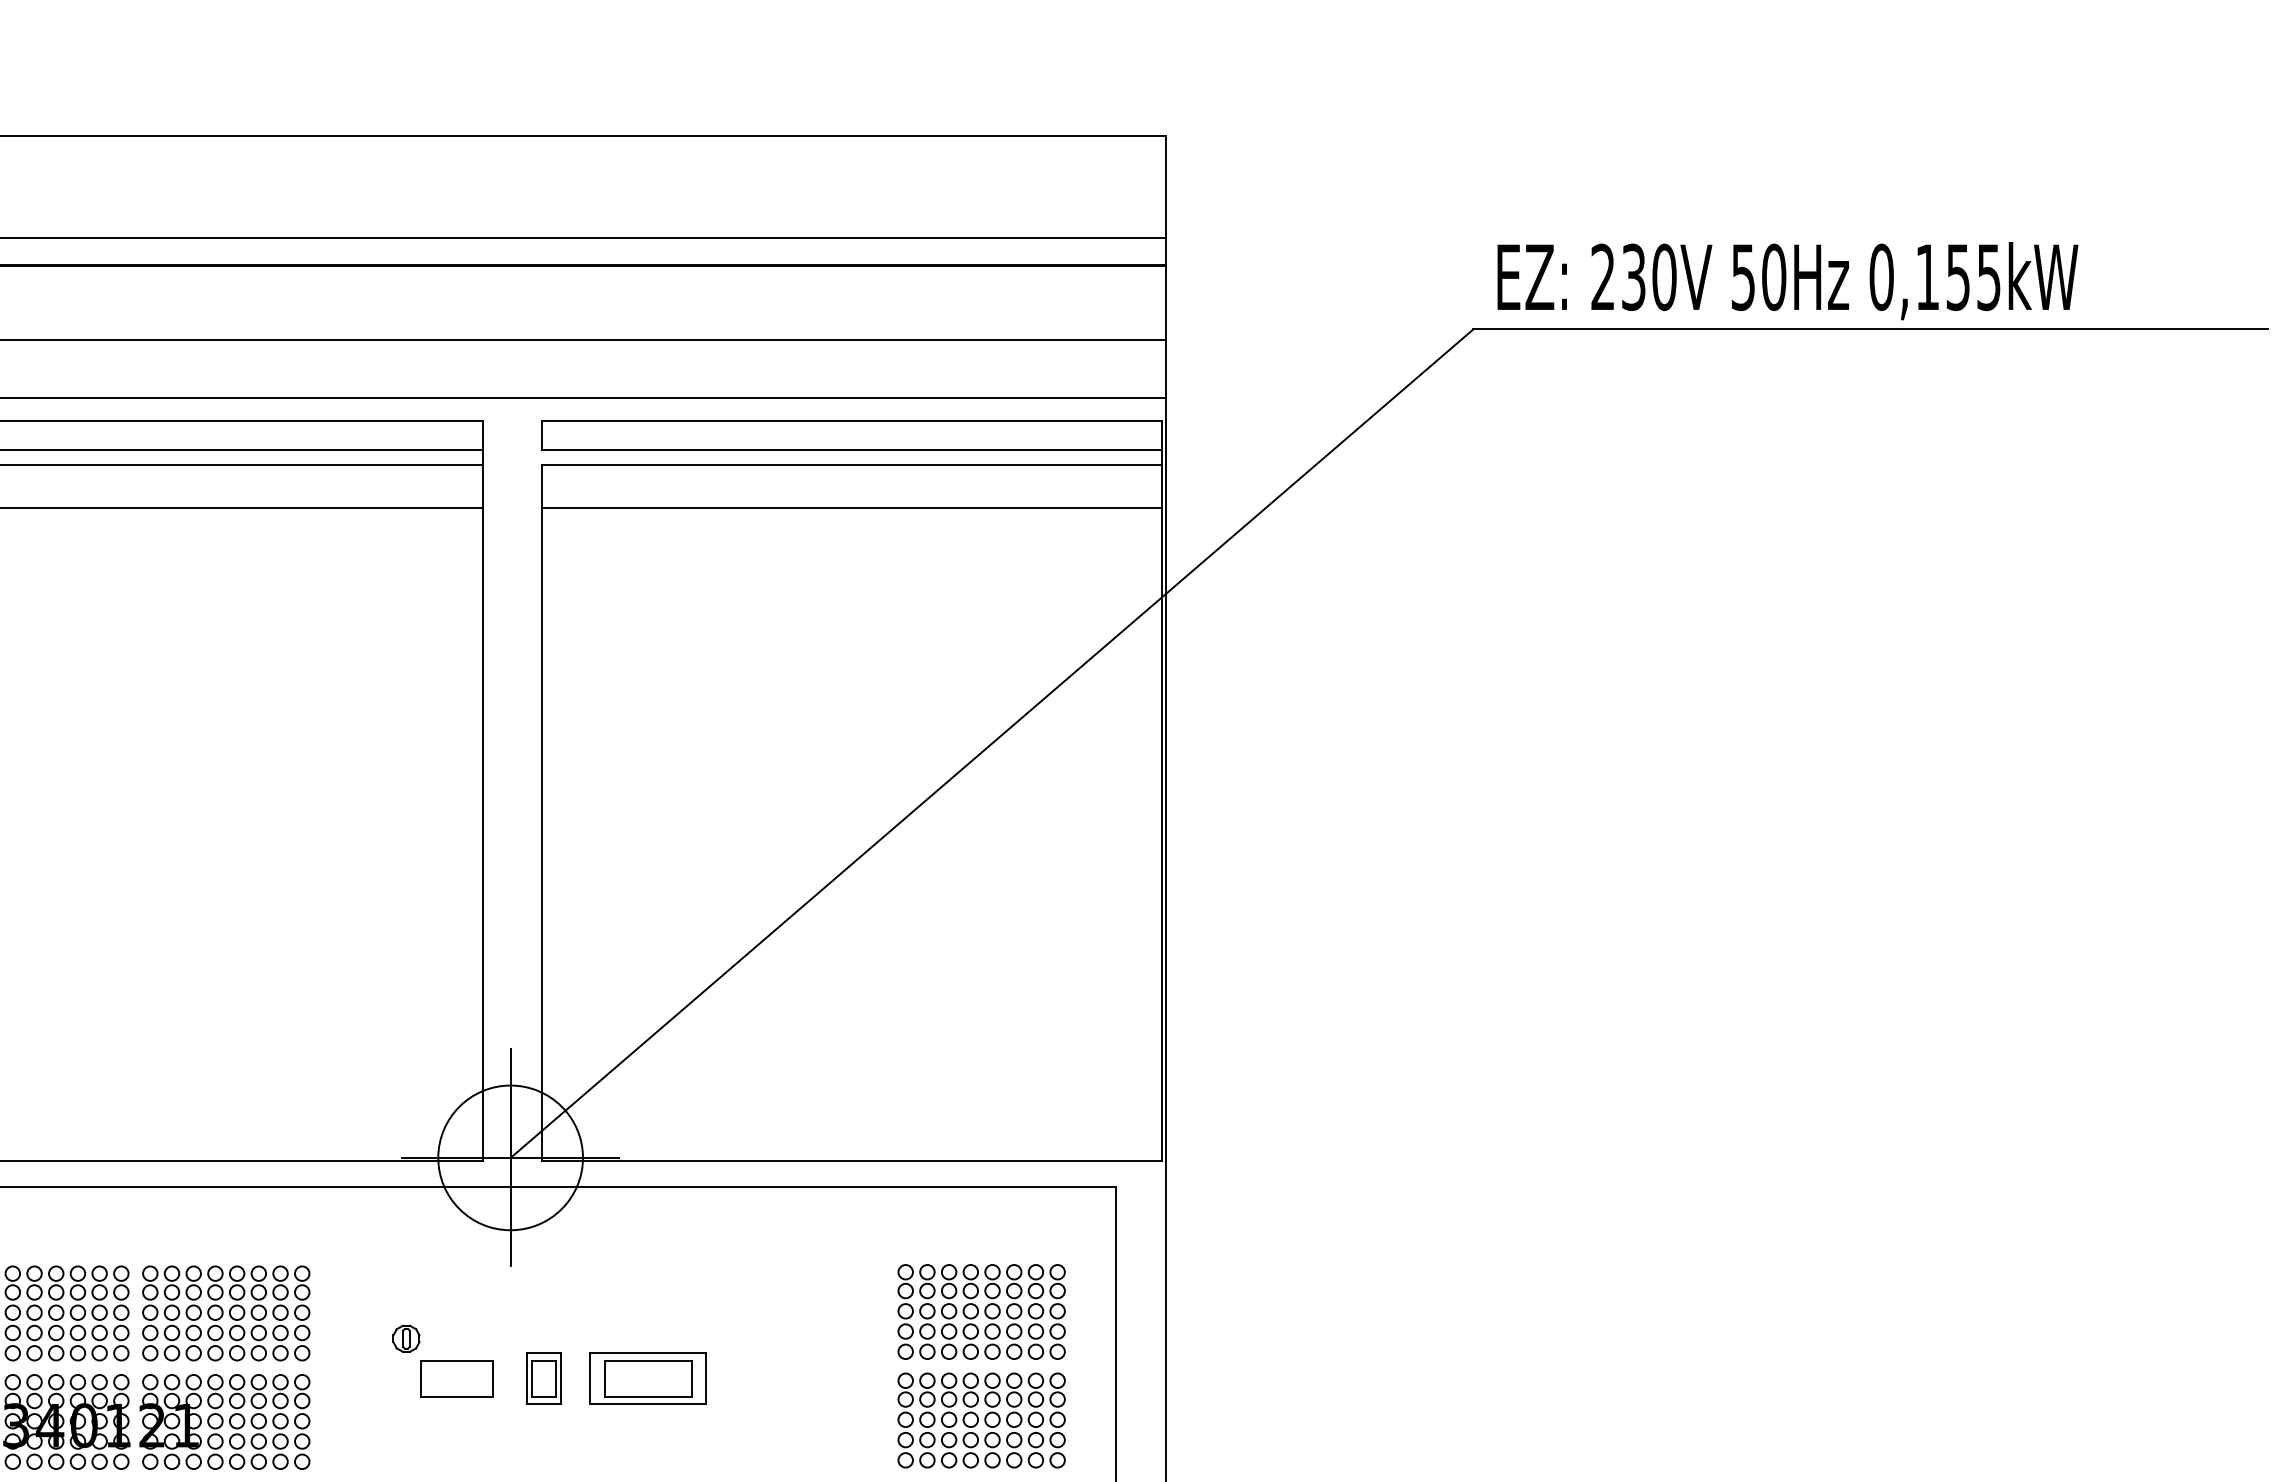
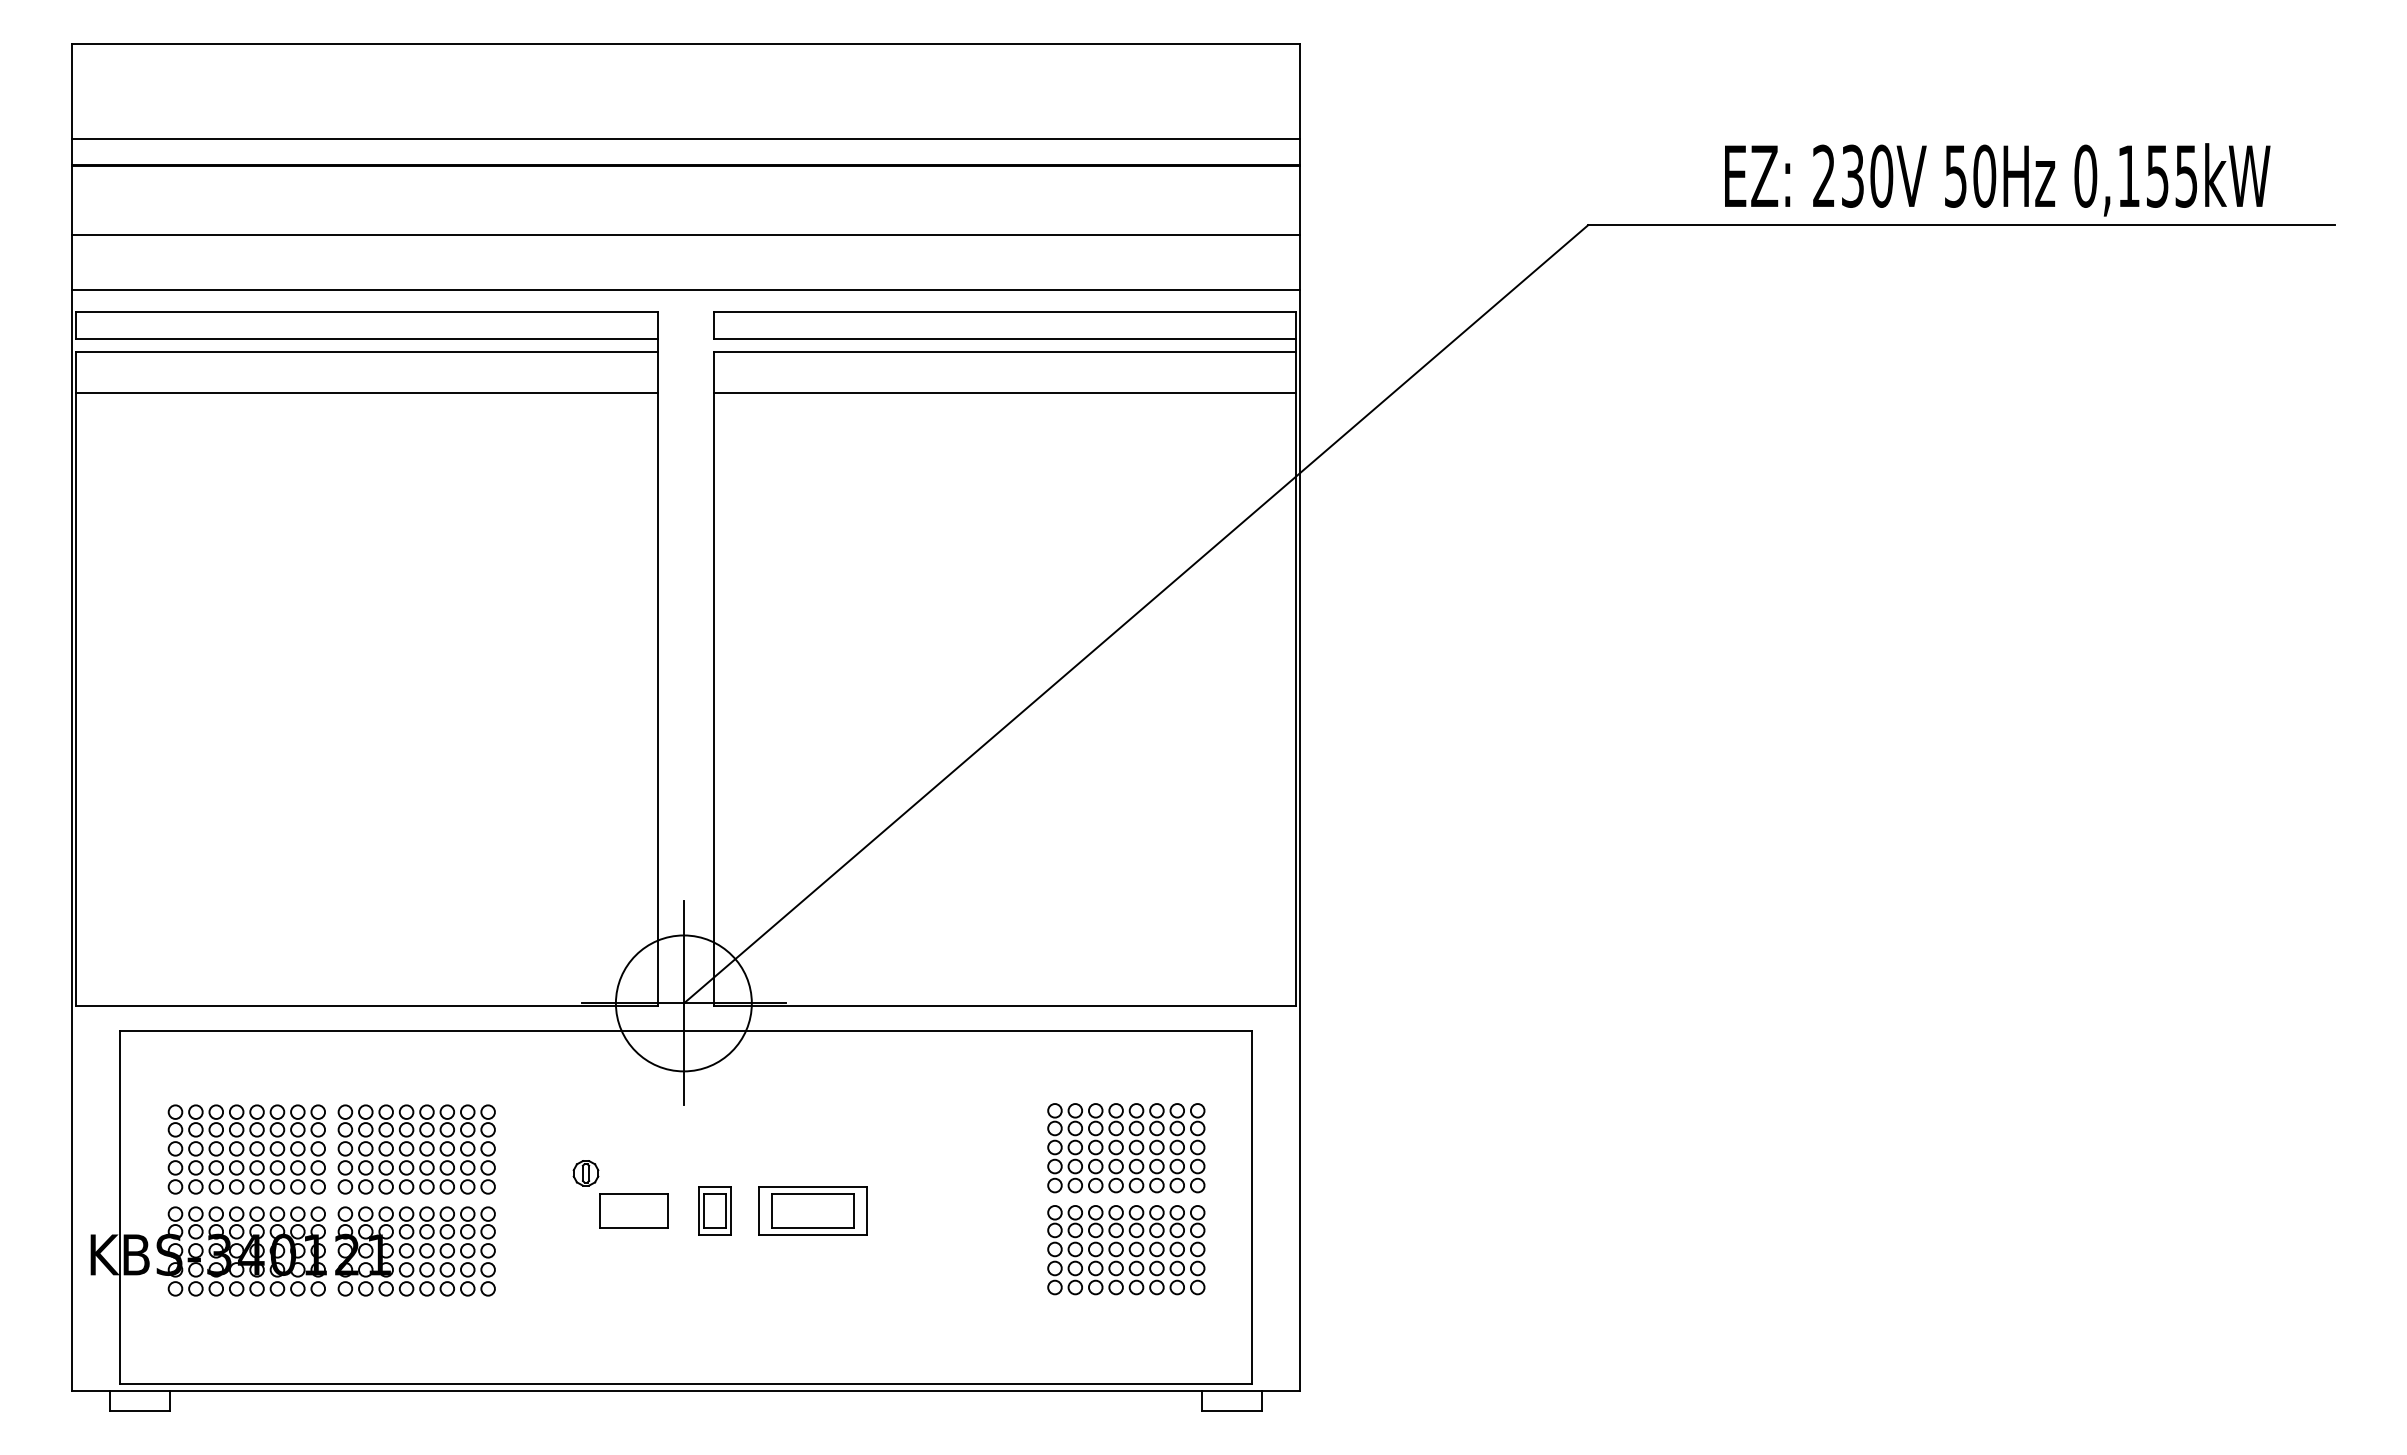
text: (1787, 280) -> (1997, 179), moved

